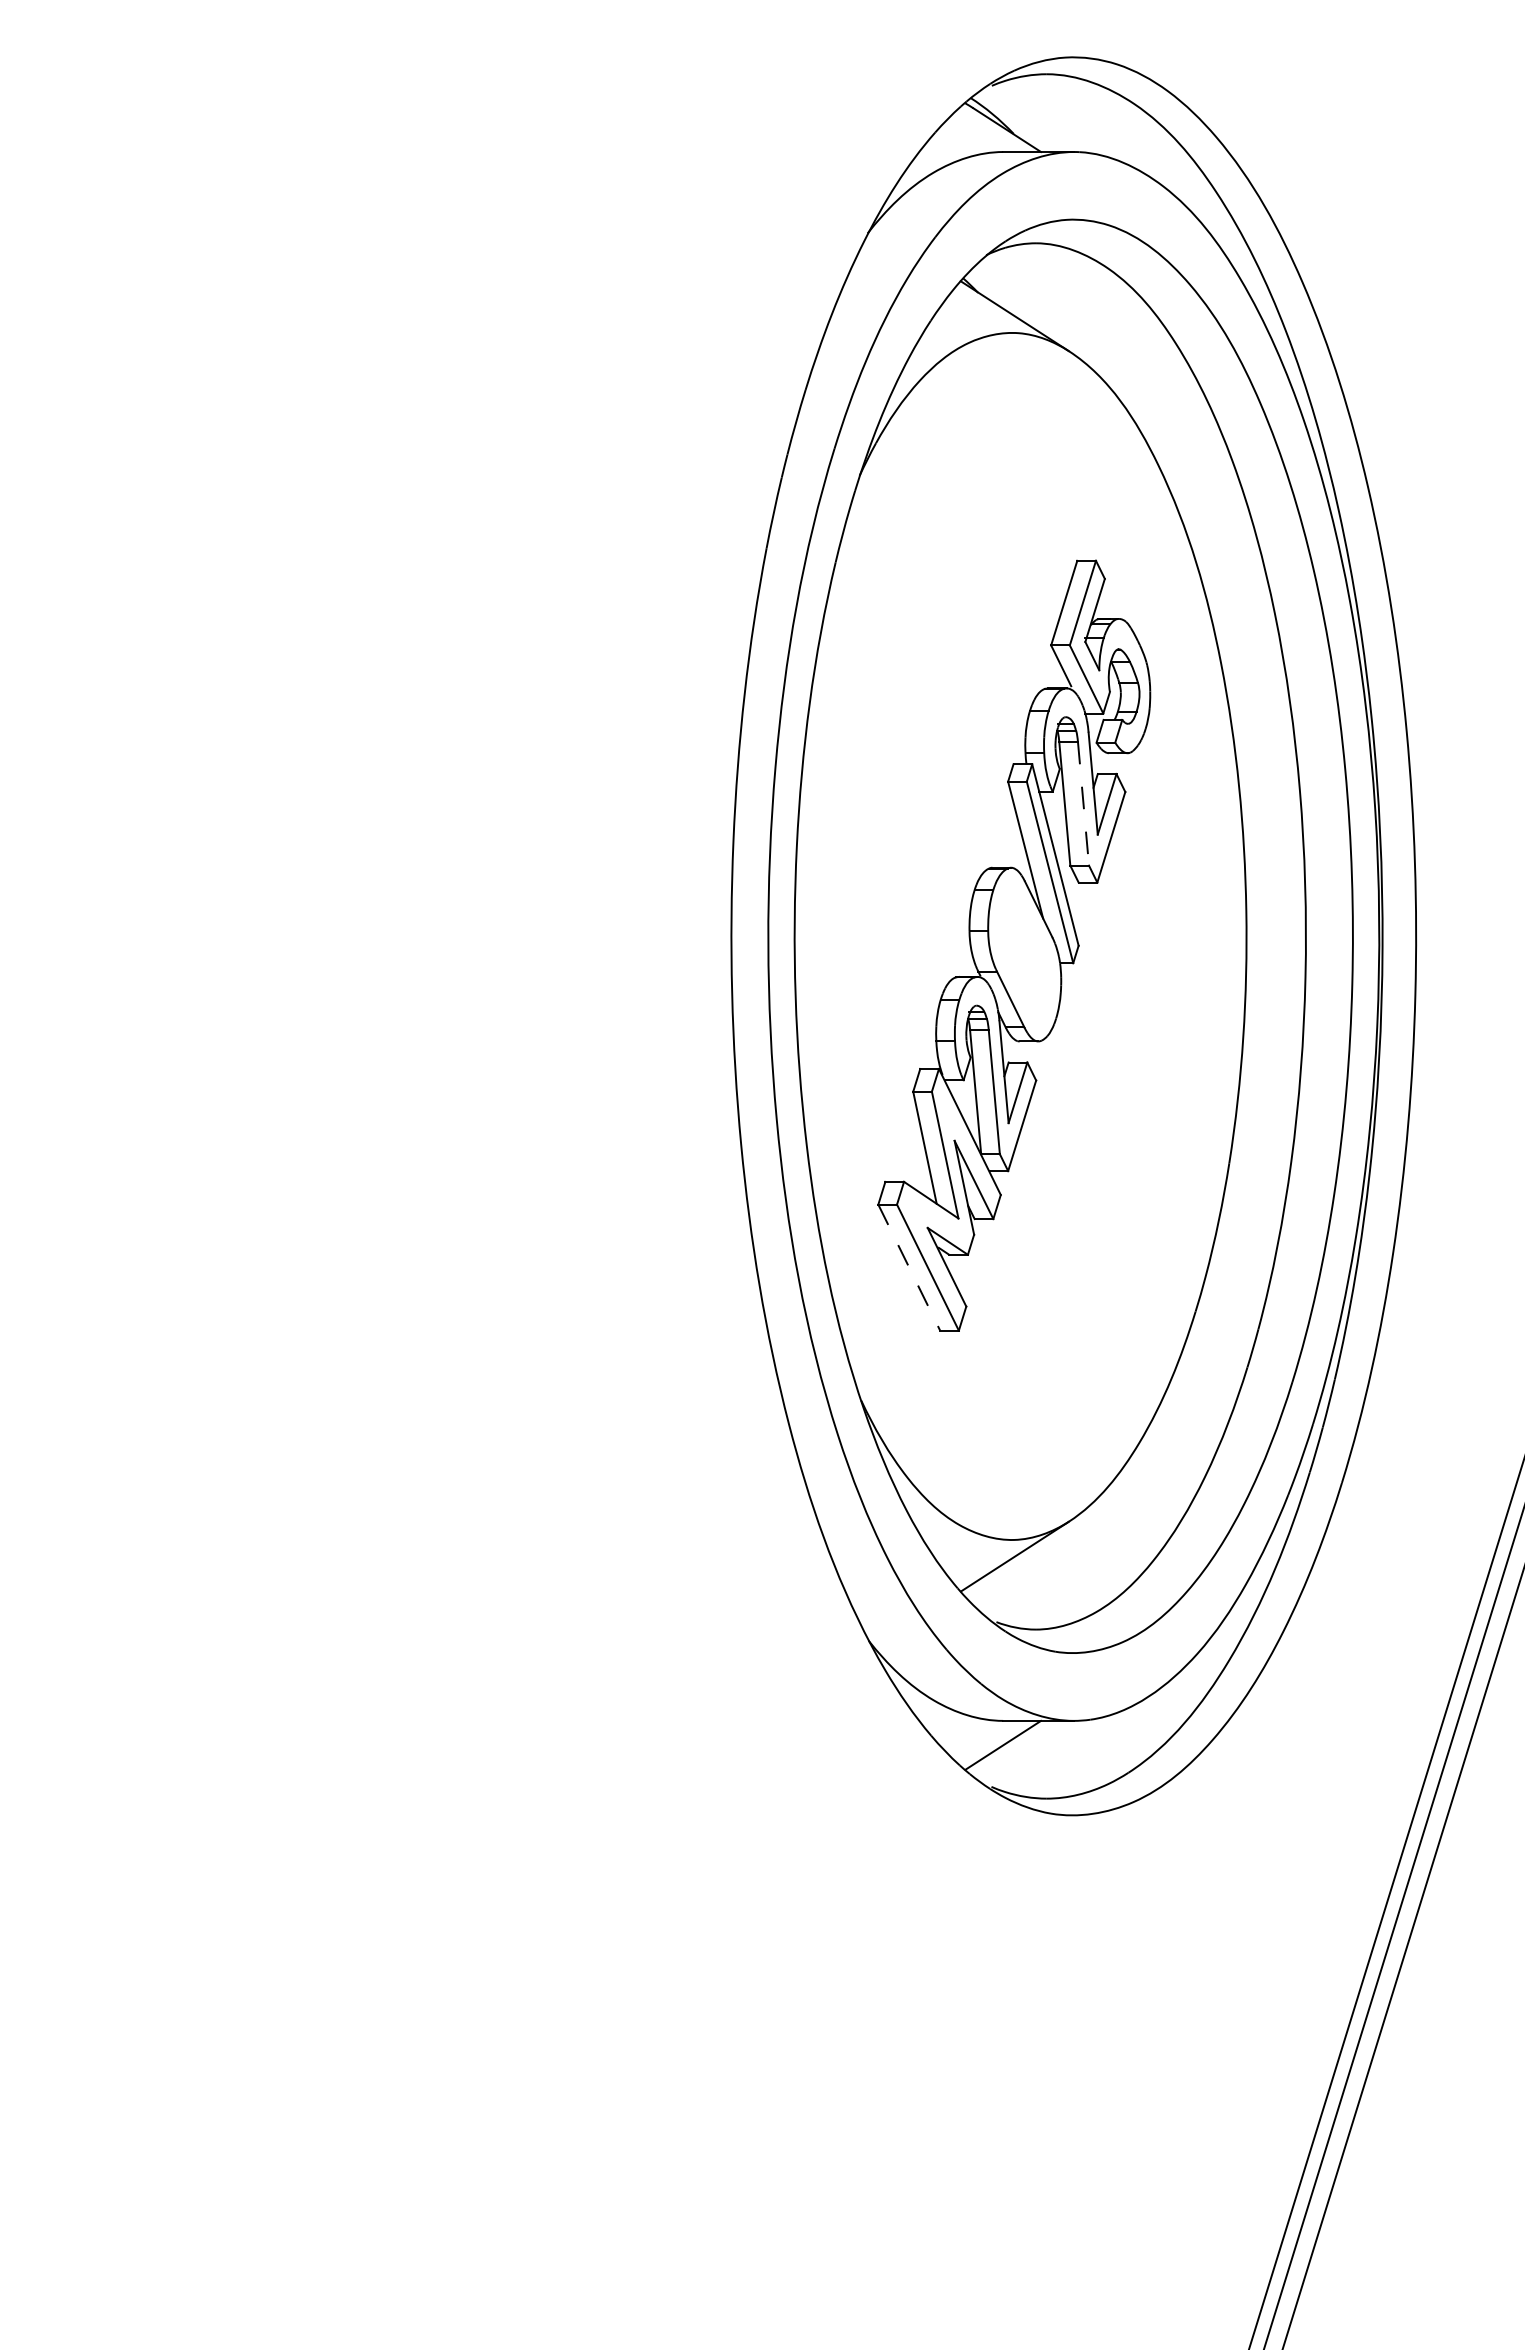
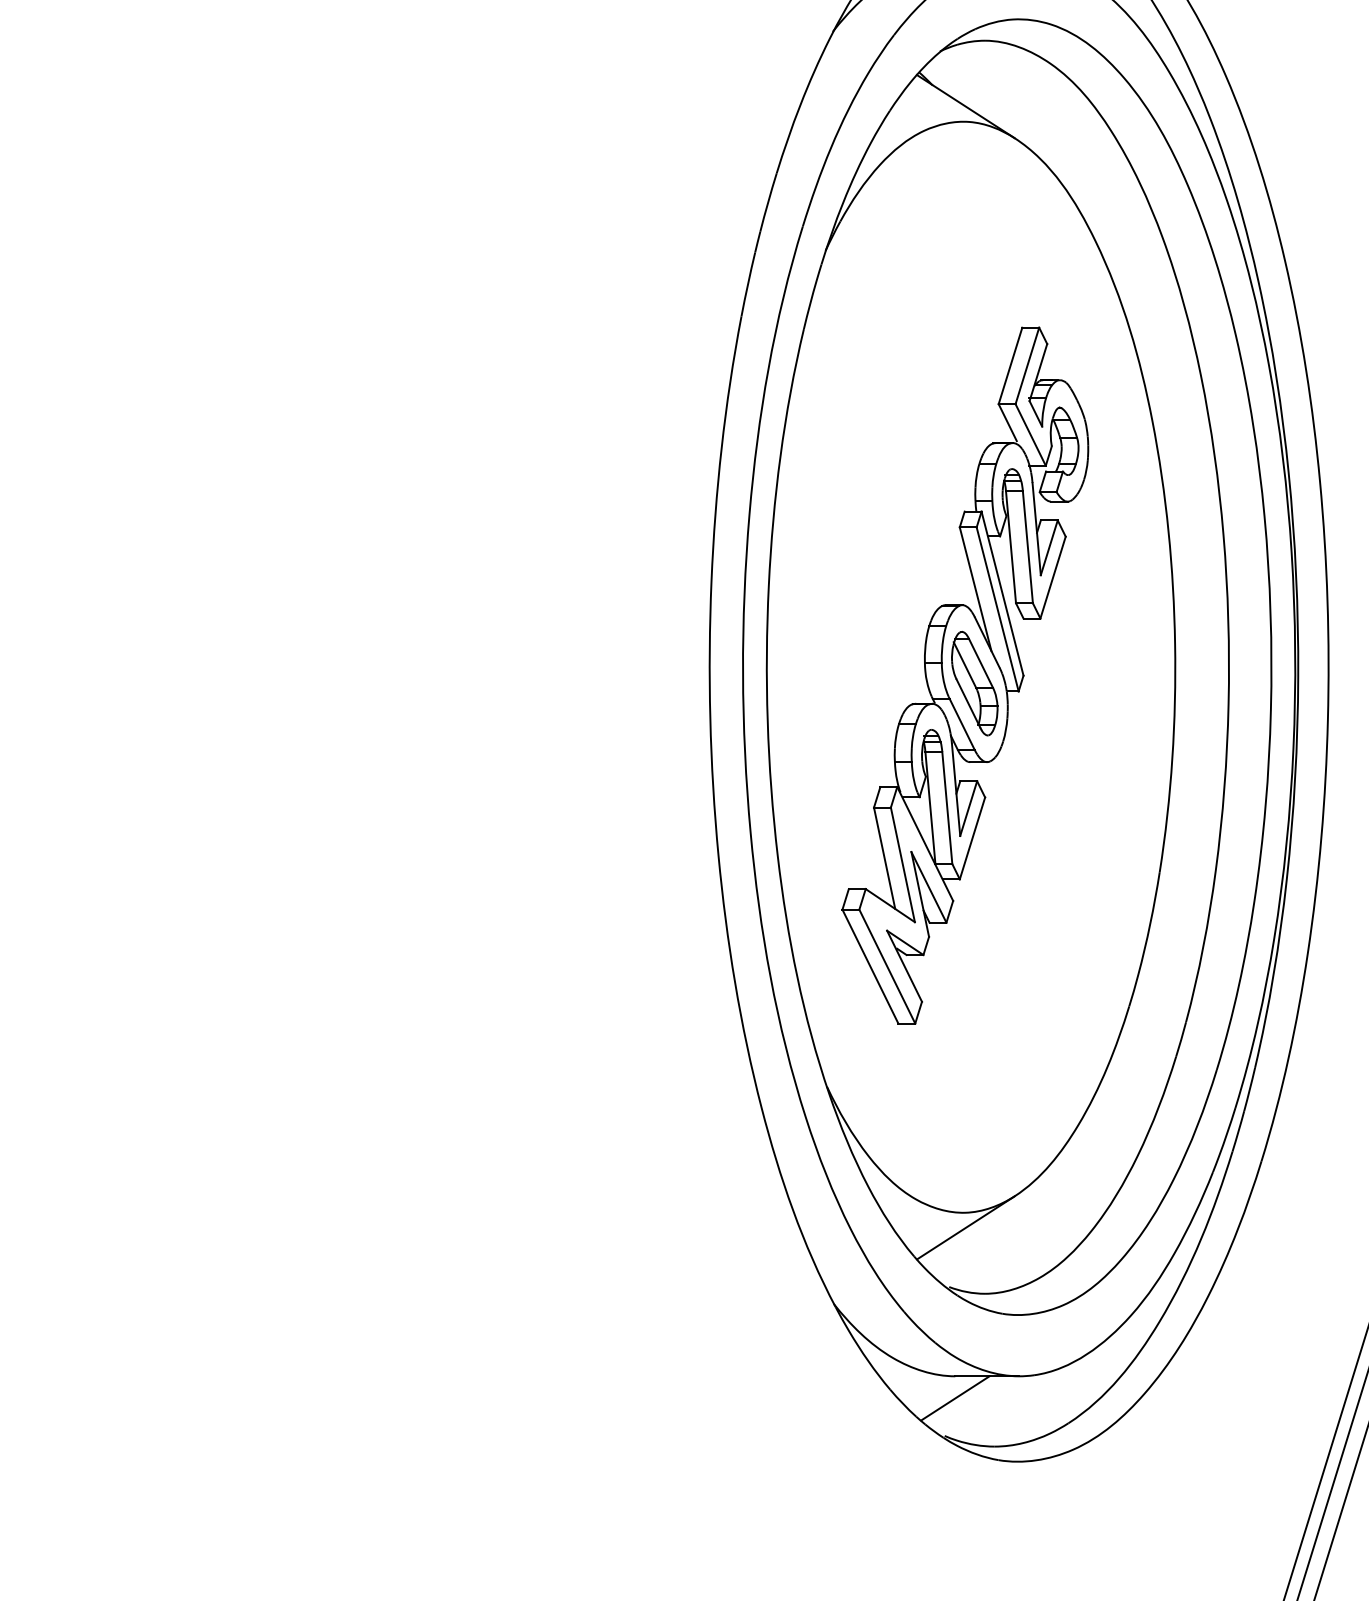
line: (1083, 804) -> (1027, 547), dashed -> solid
part: (1024, 954) -> (974, 683), added
line: (909, 1268) -> (870, 967), dashed -> solid

